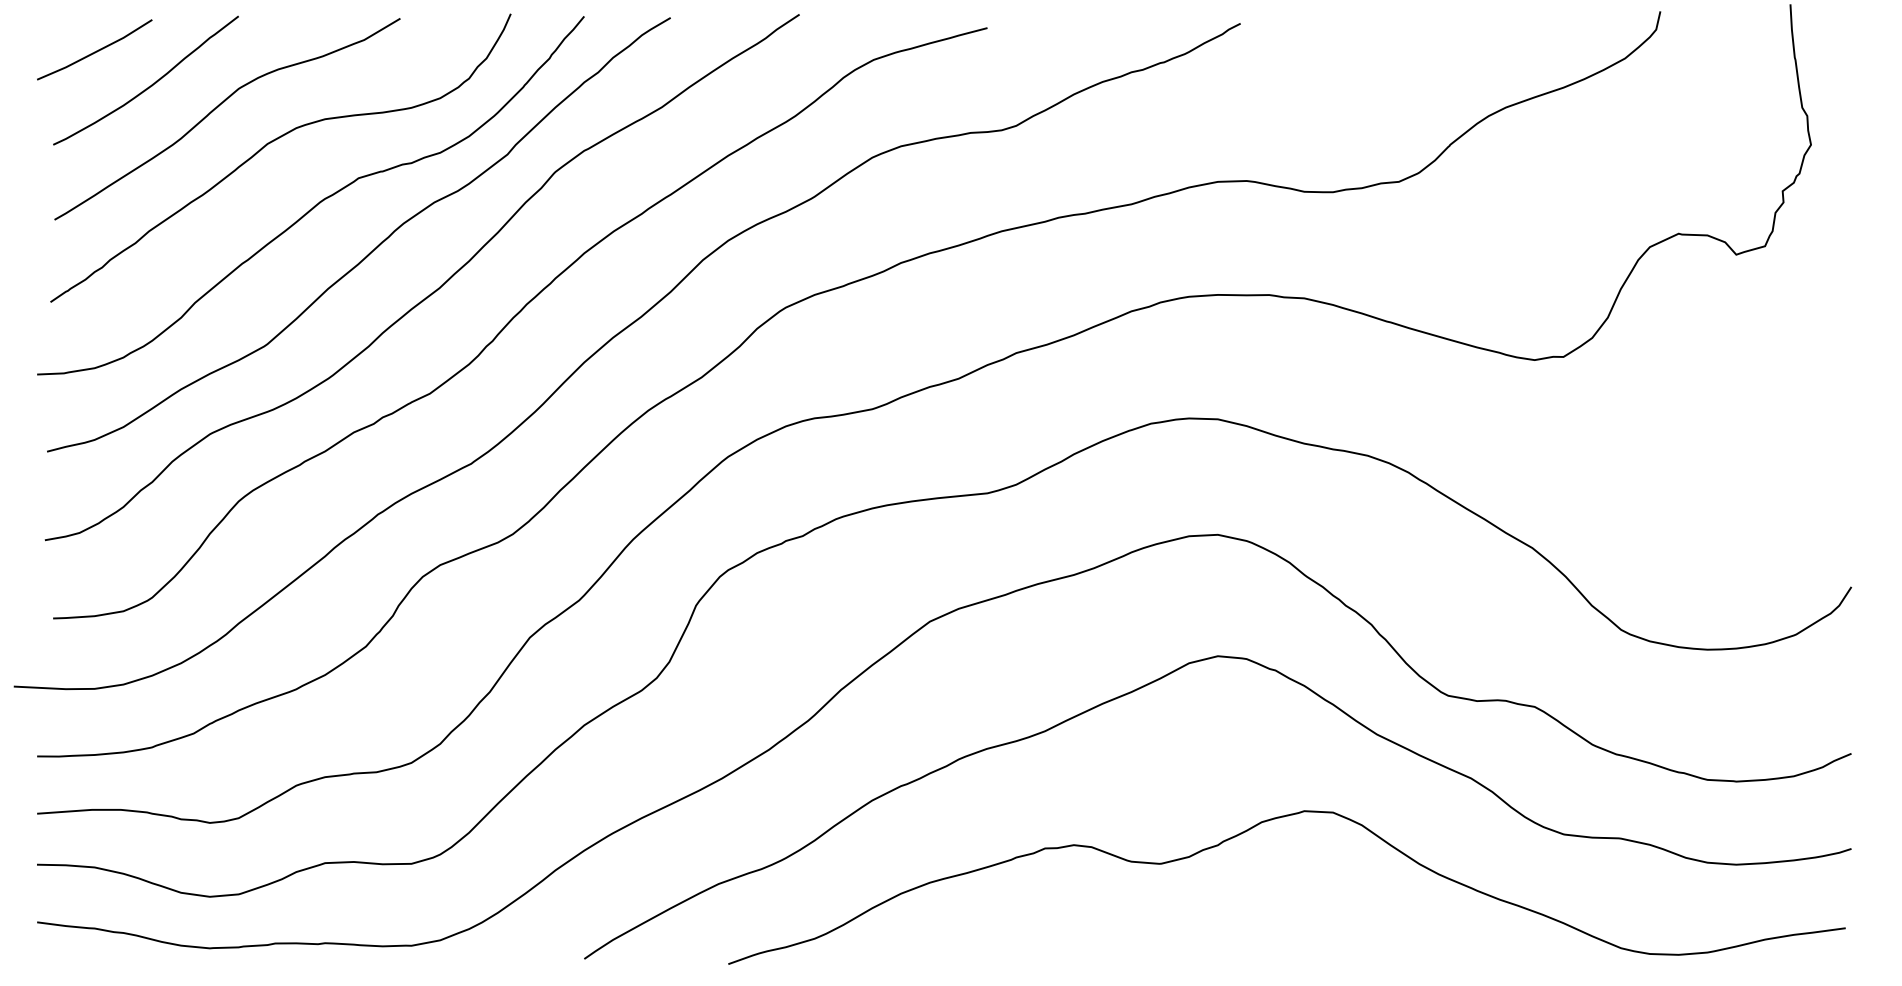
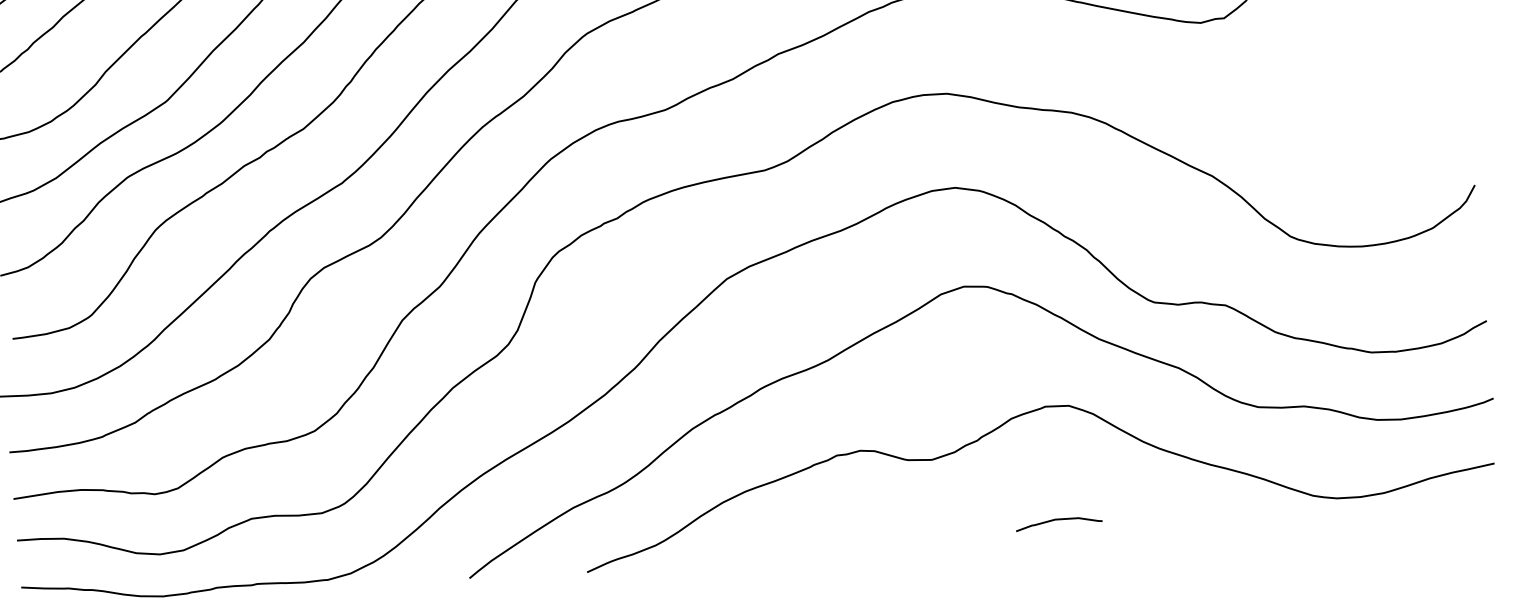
curve: (1308, 950) -> (1058, 519), added

